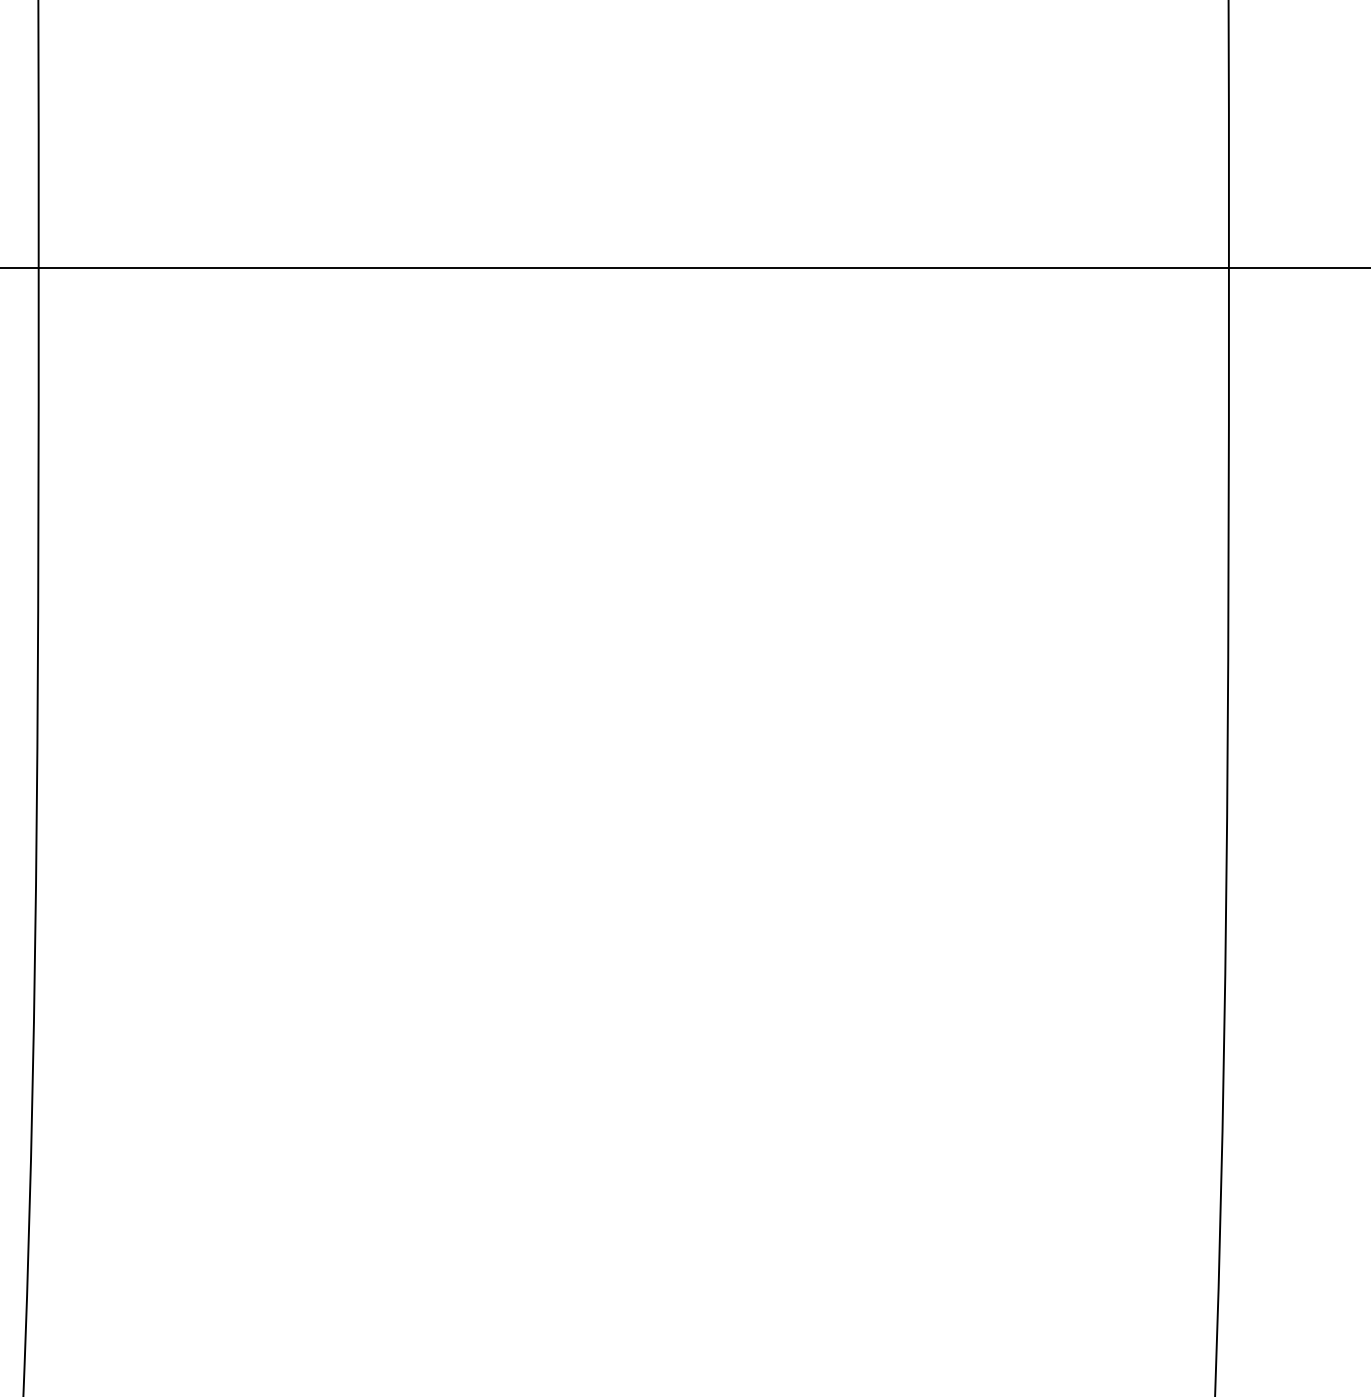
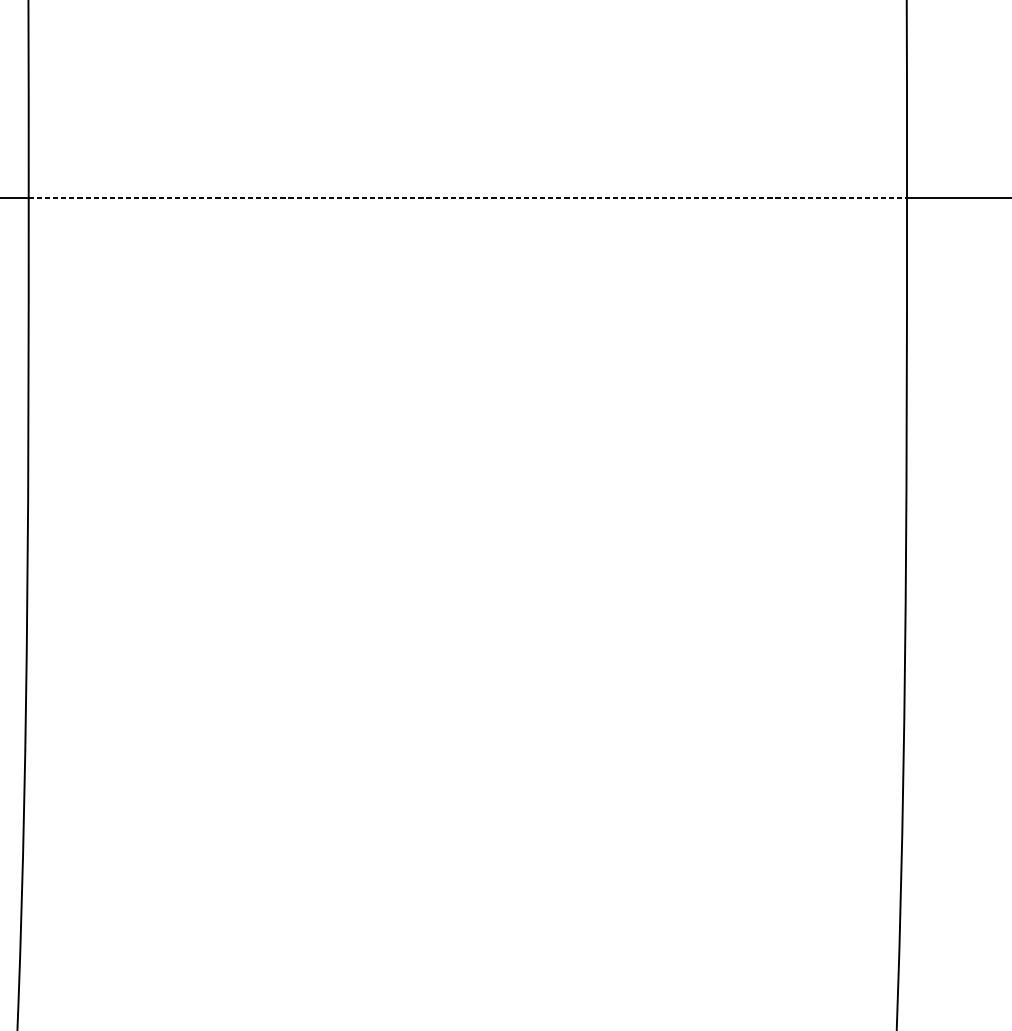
line: (634, 268) -> (468, 198), solid -> dashed

